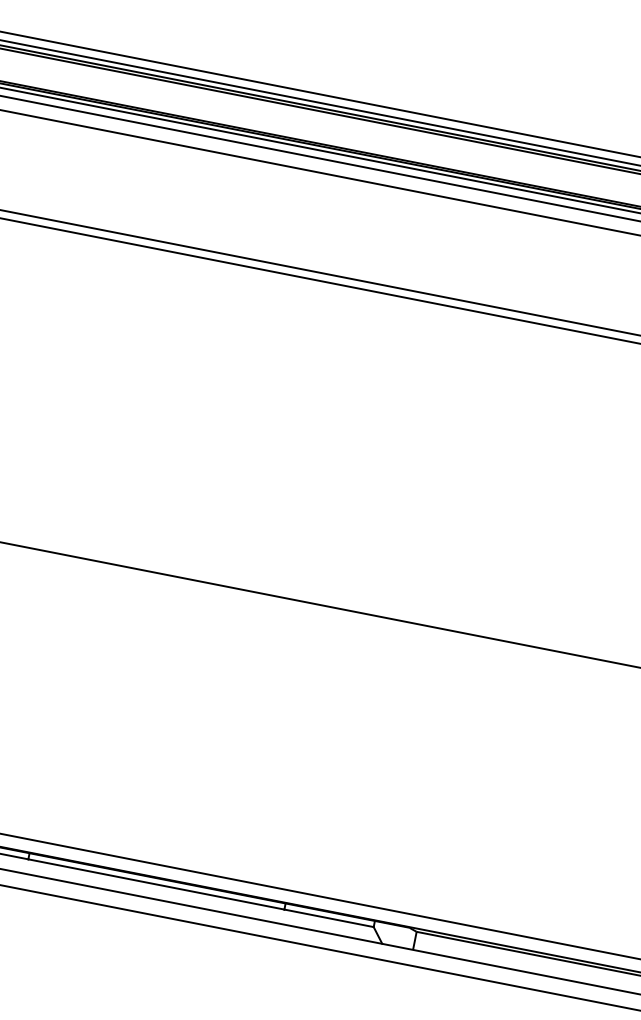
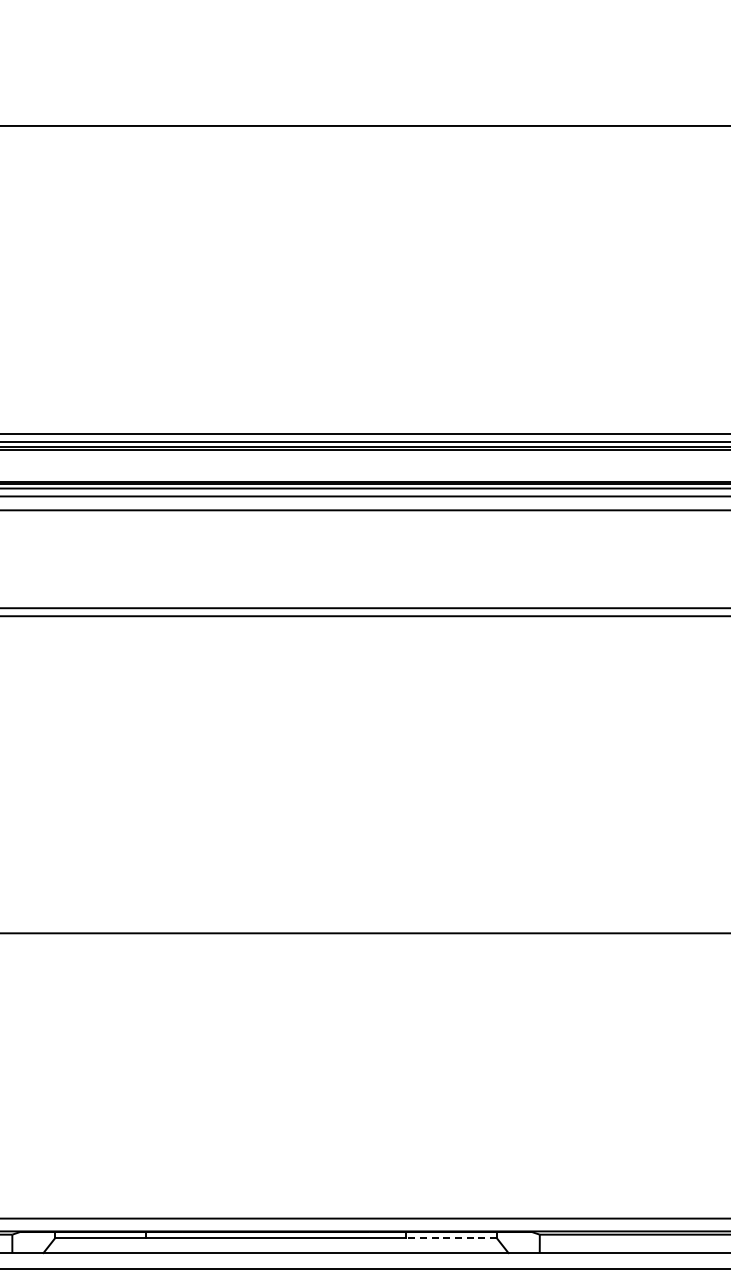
line: (328, 918) -> (450, 1238), solid -> dashed

